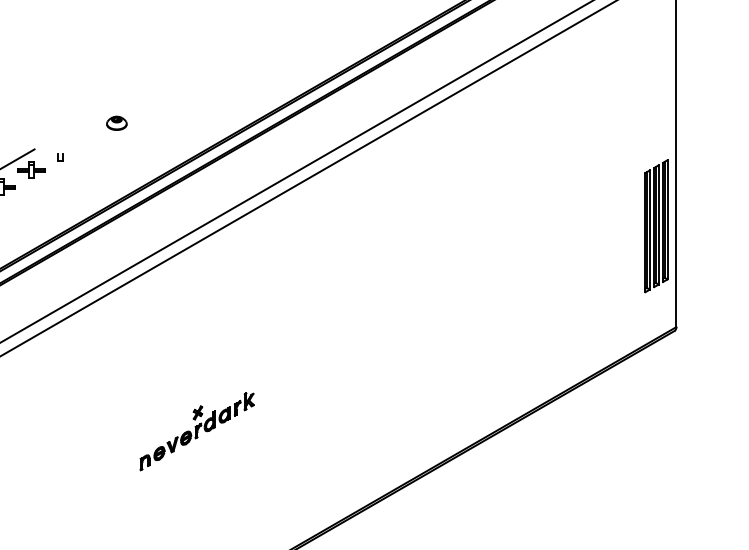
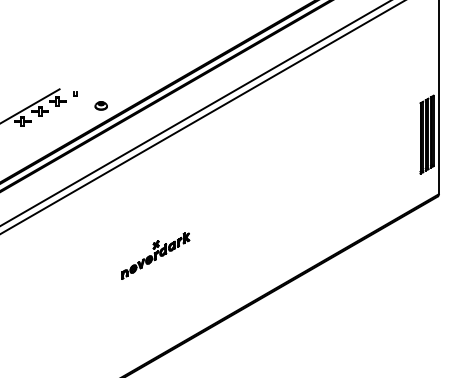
part: (115, 122) -> (100, 105), moved

